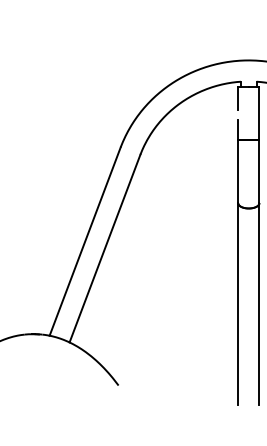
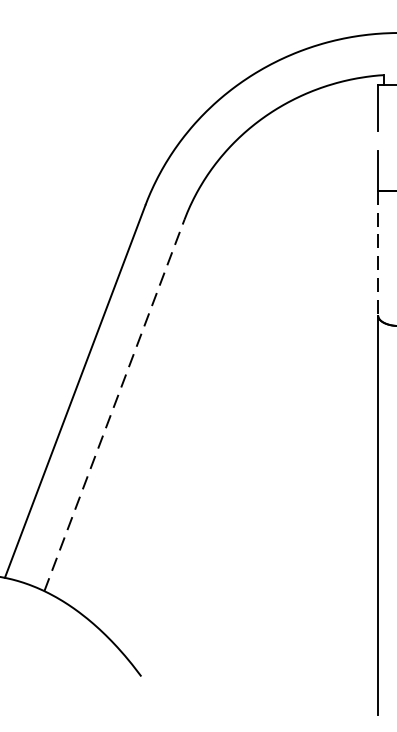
line: (238, 172) -> (378, 254), solid -> dashed
line: (105, 248) -> (115, 405), solid -> dashed

